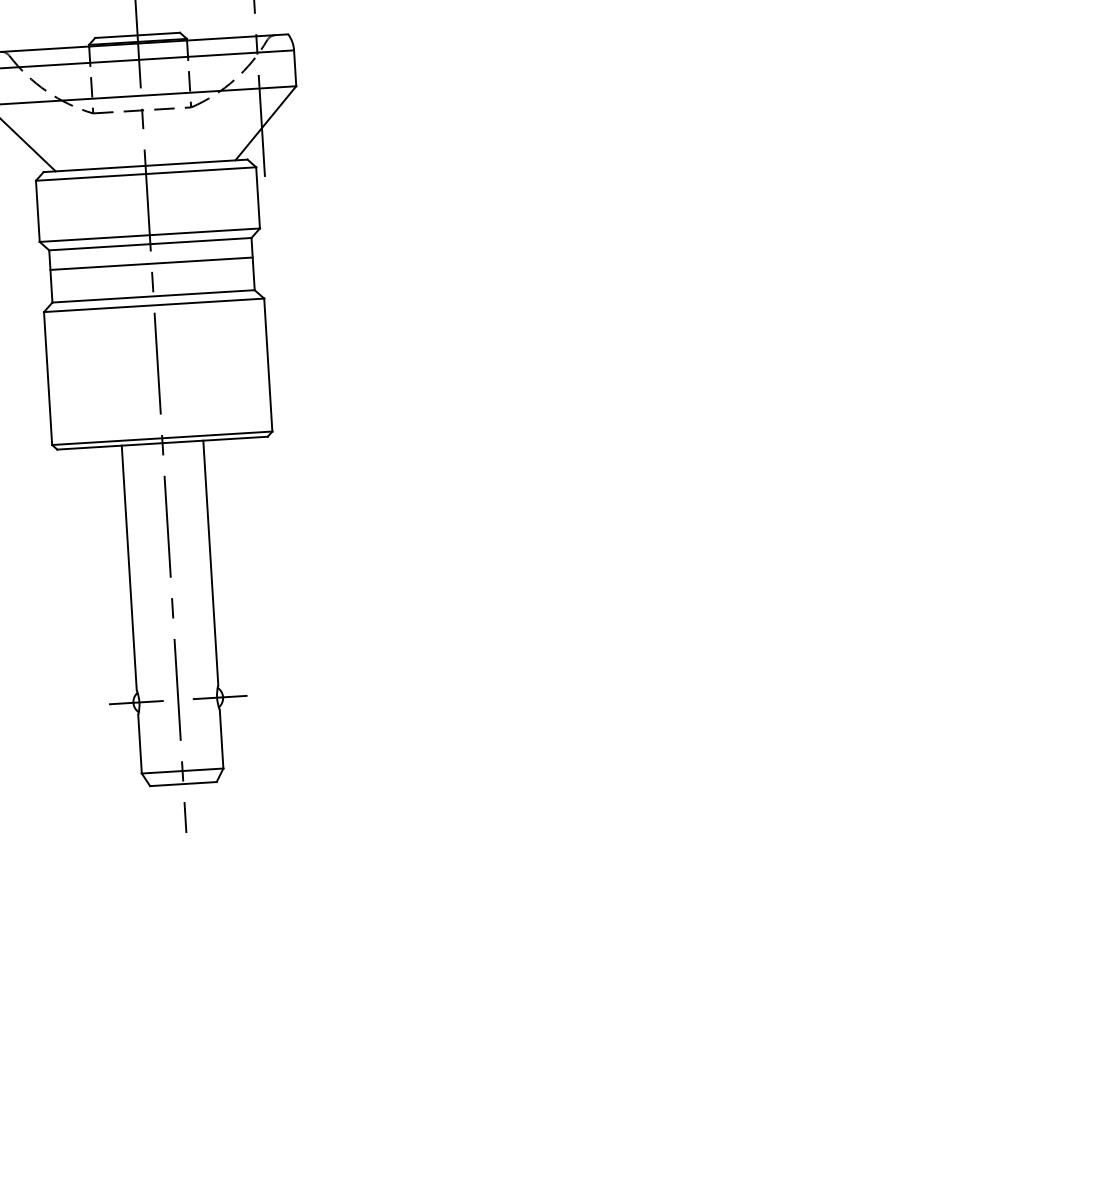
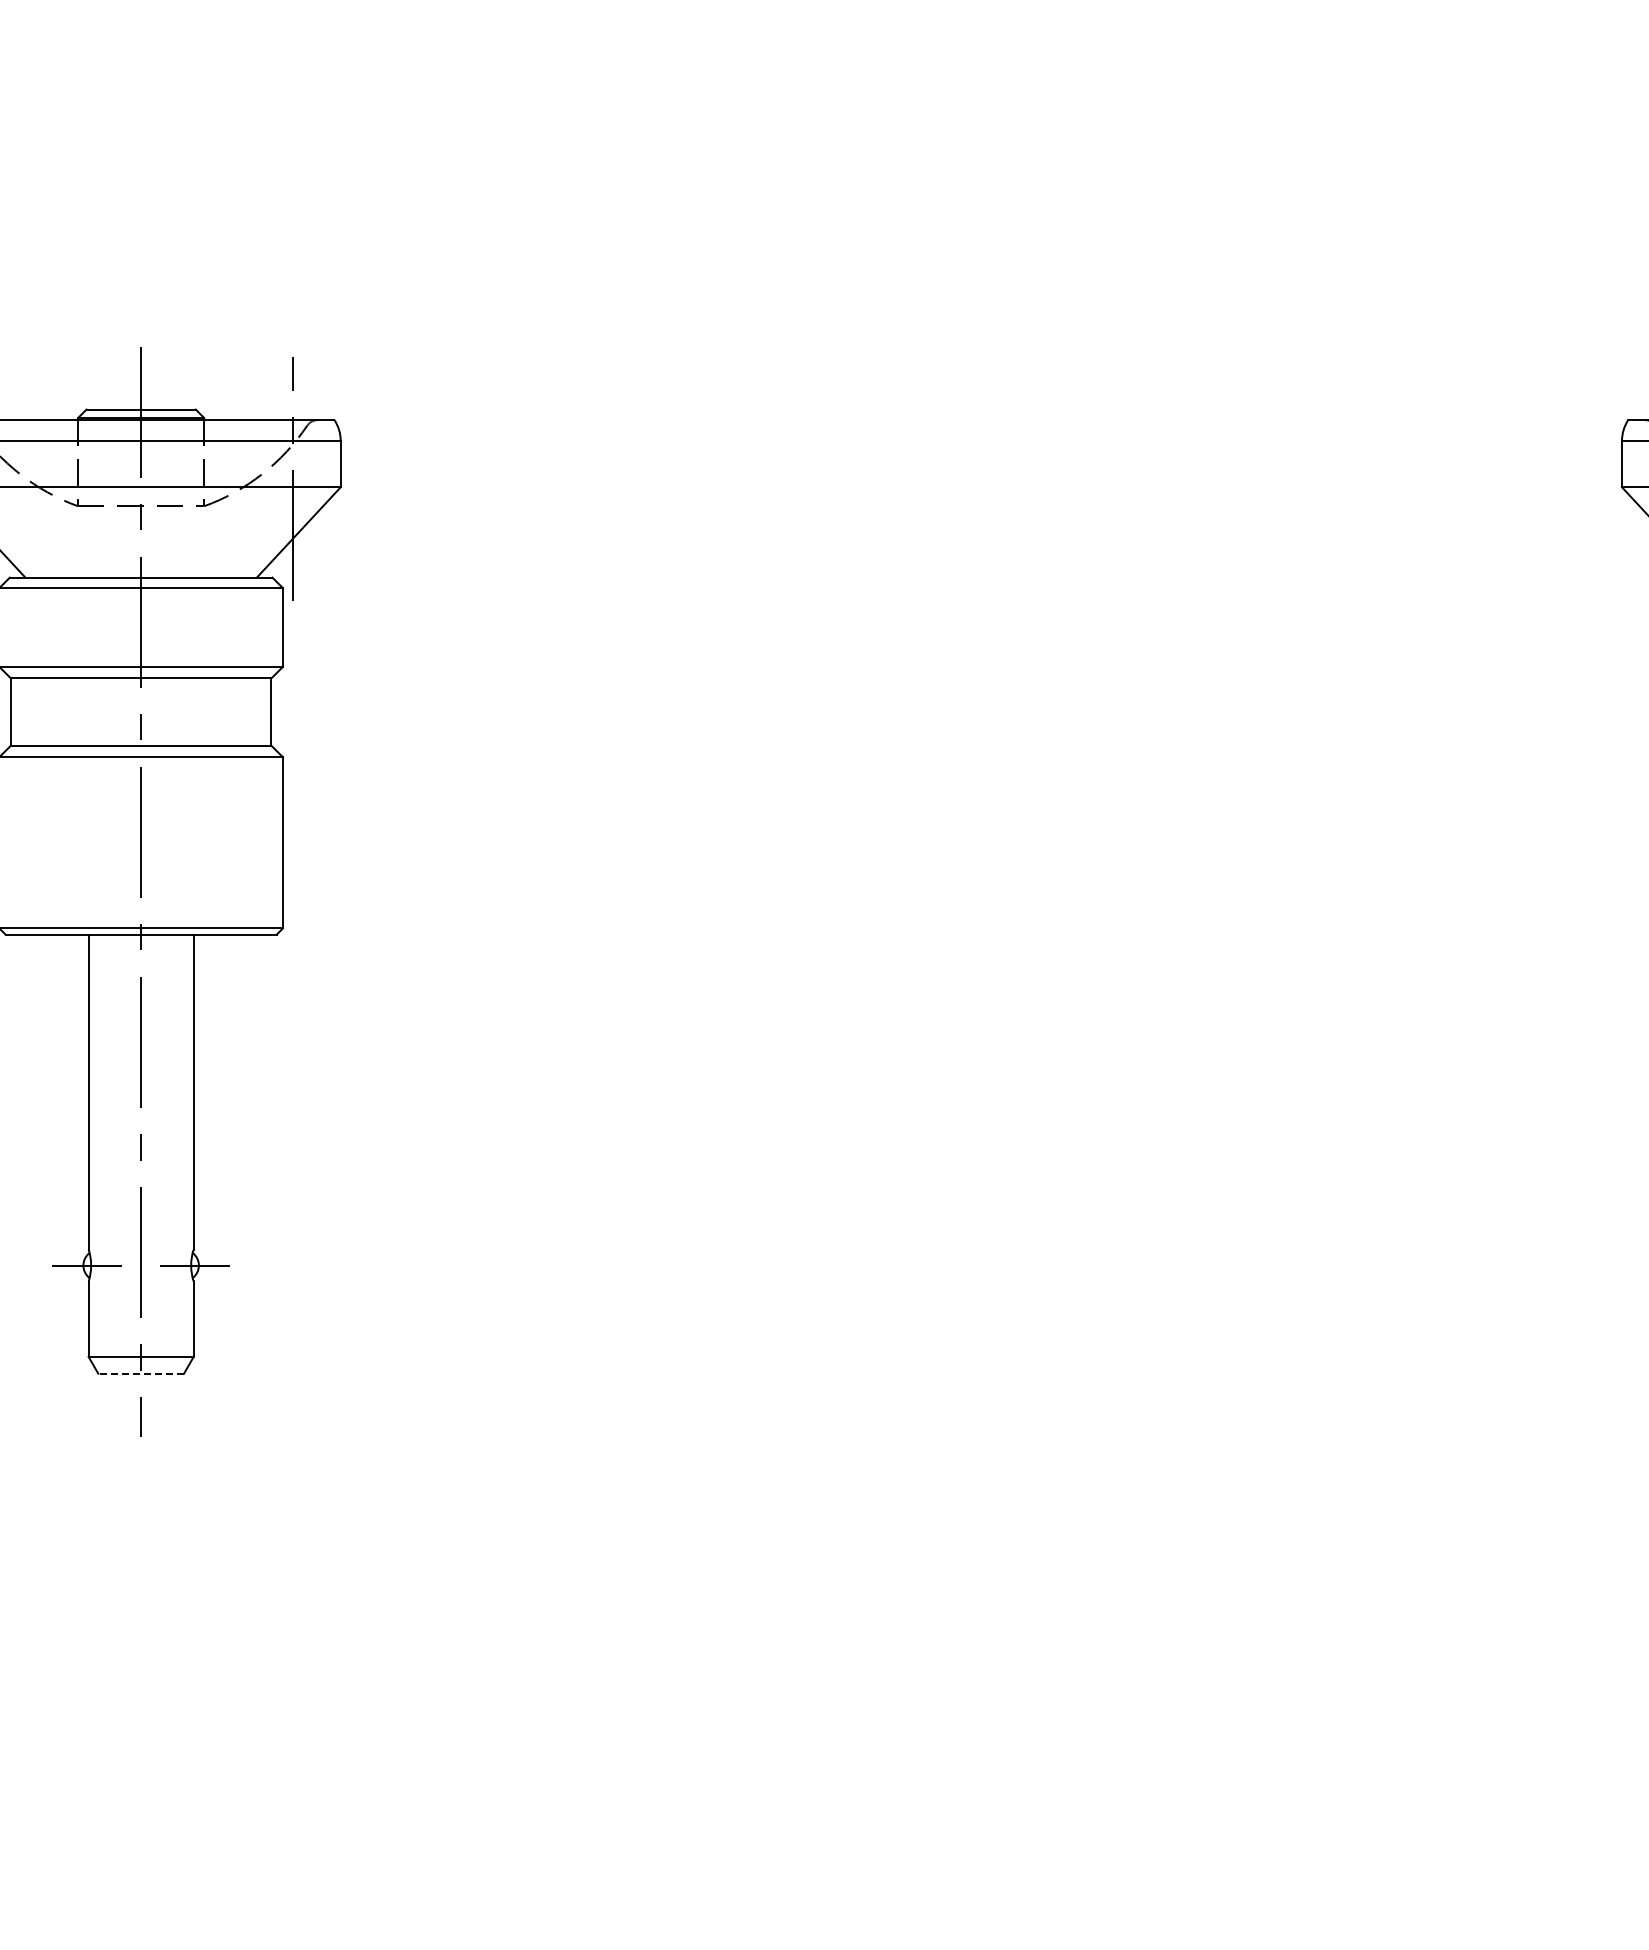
line: (151, 263) -> (140, 703), removed
line: (183, 783) -> (141, 1373), solid -> dashed

